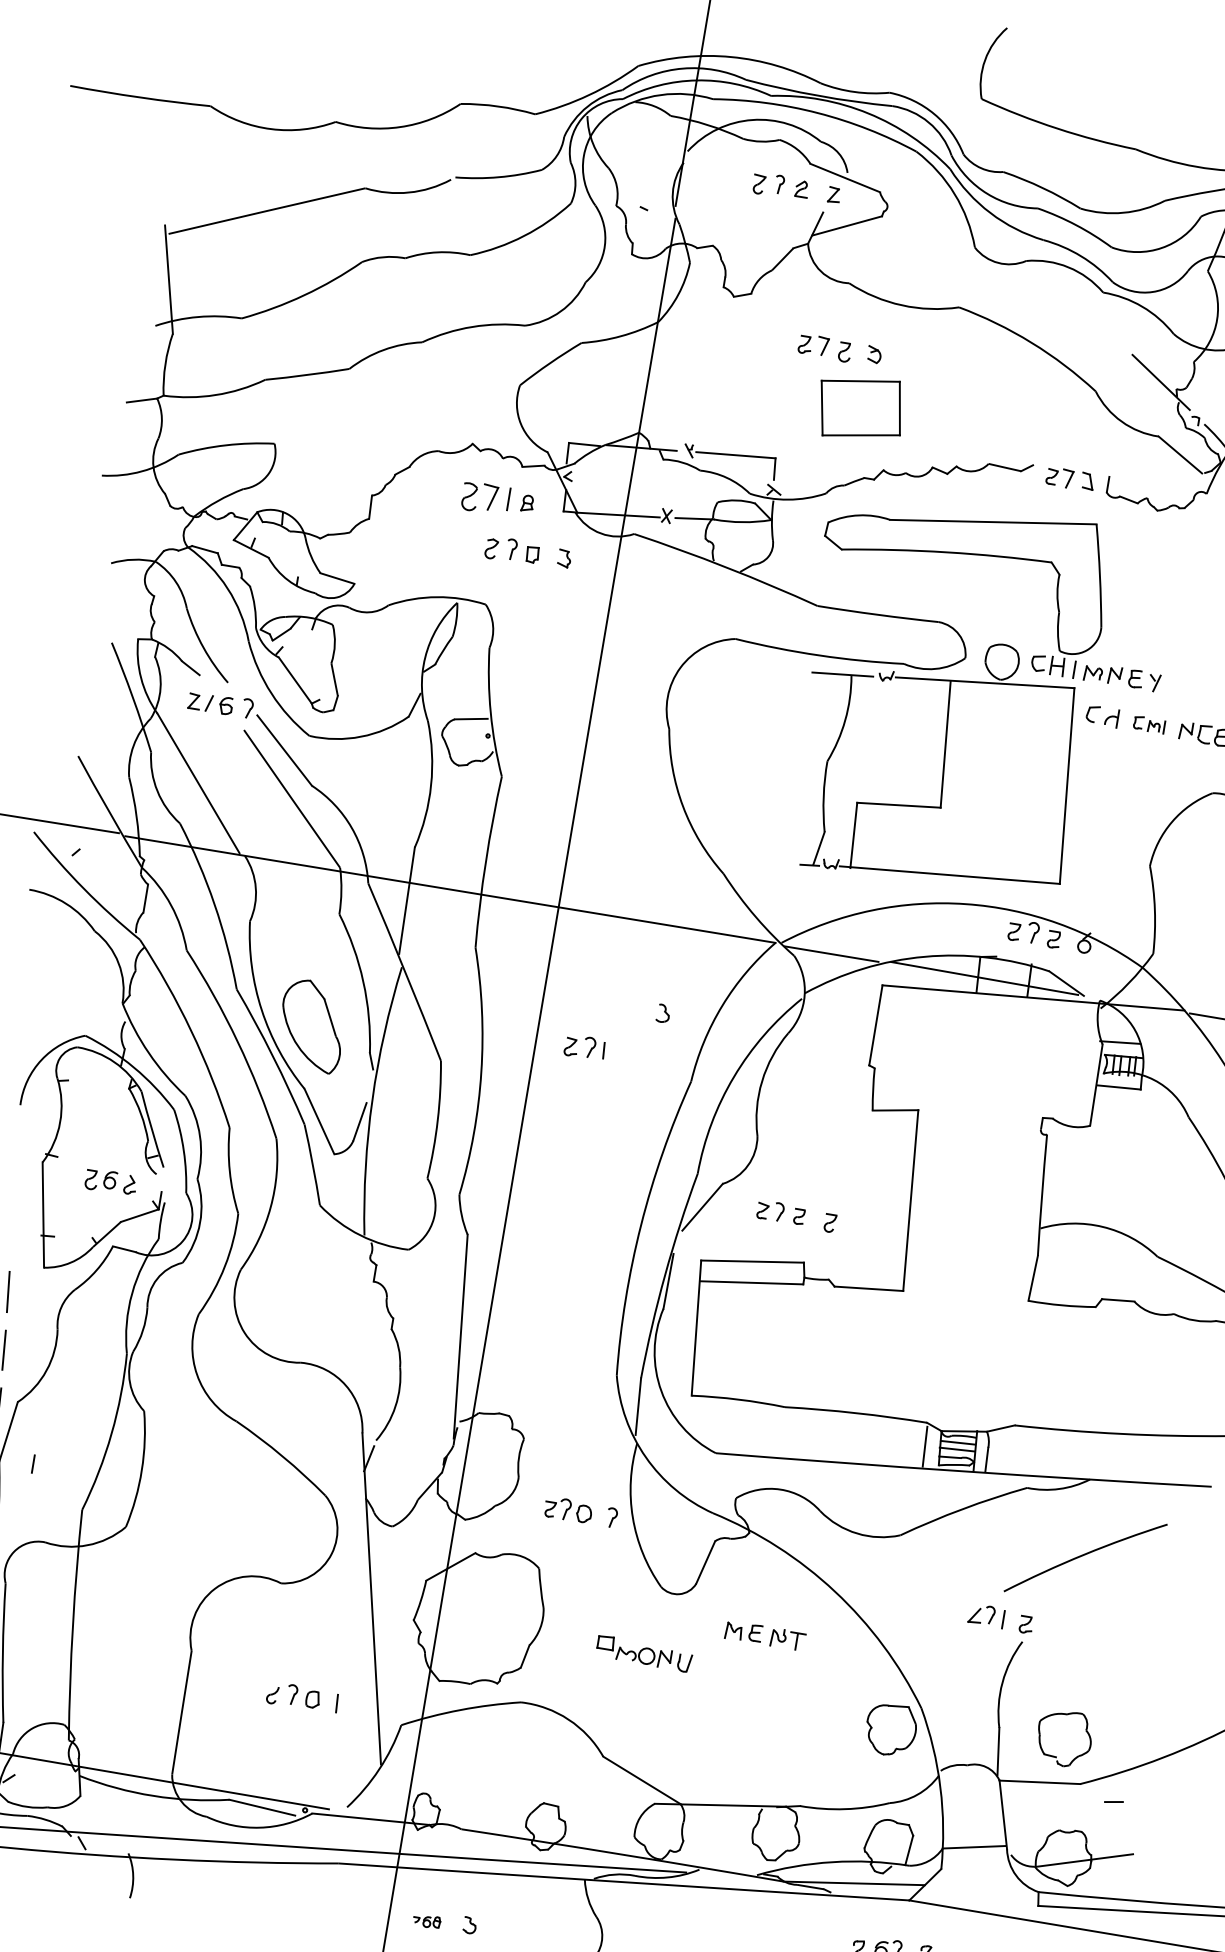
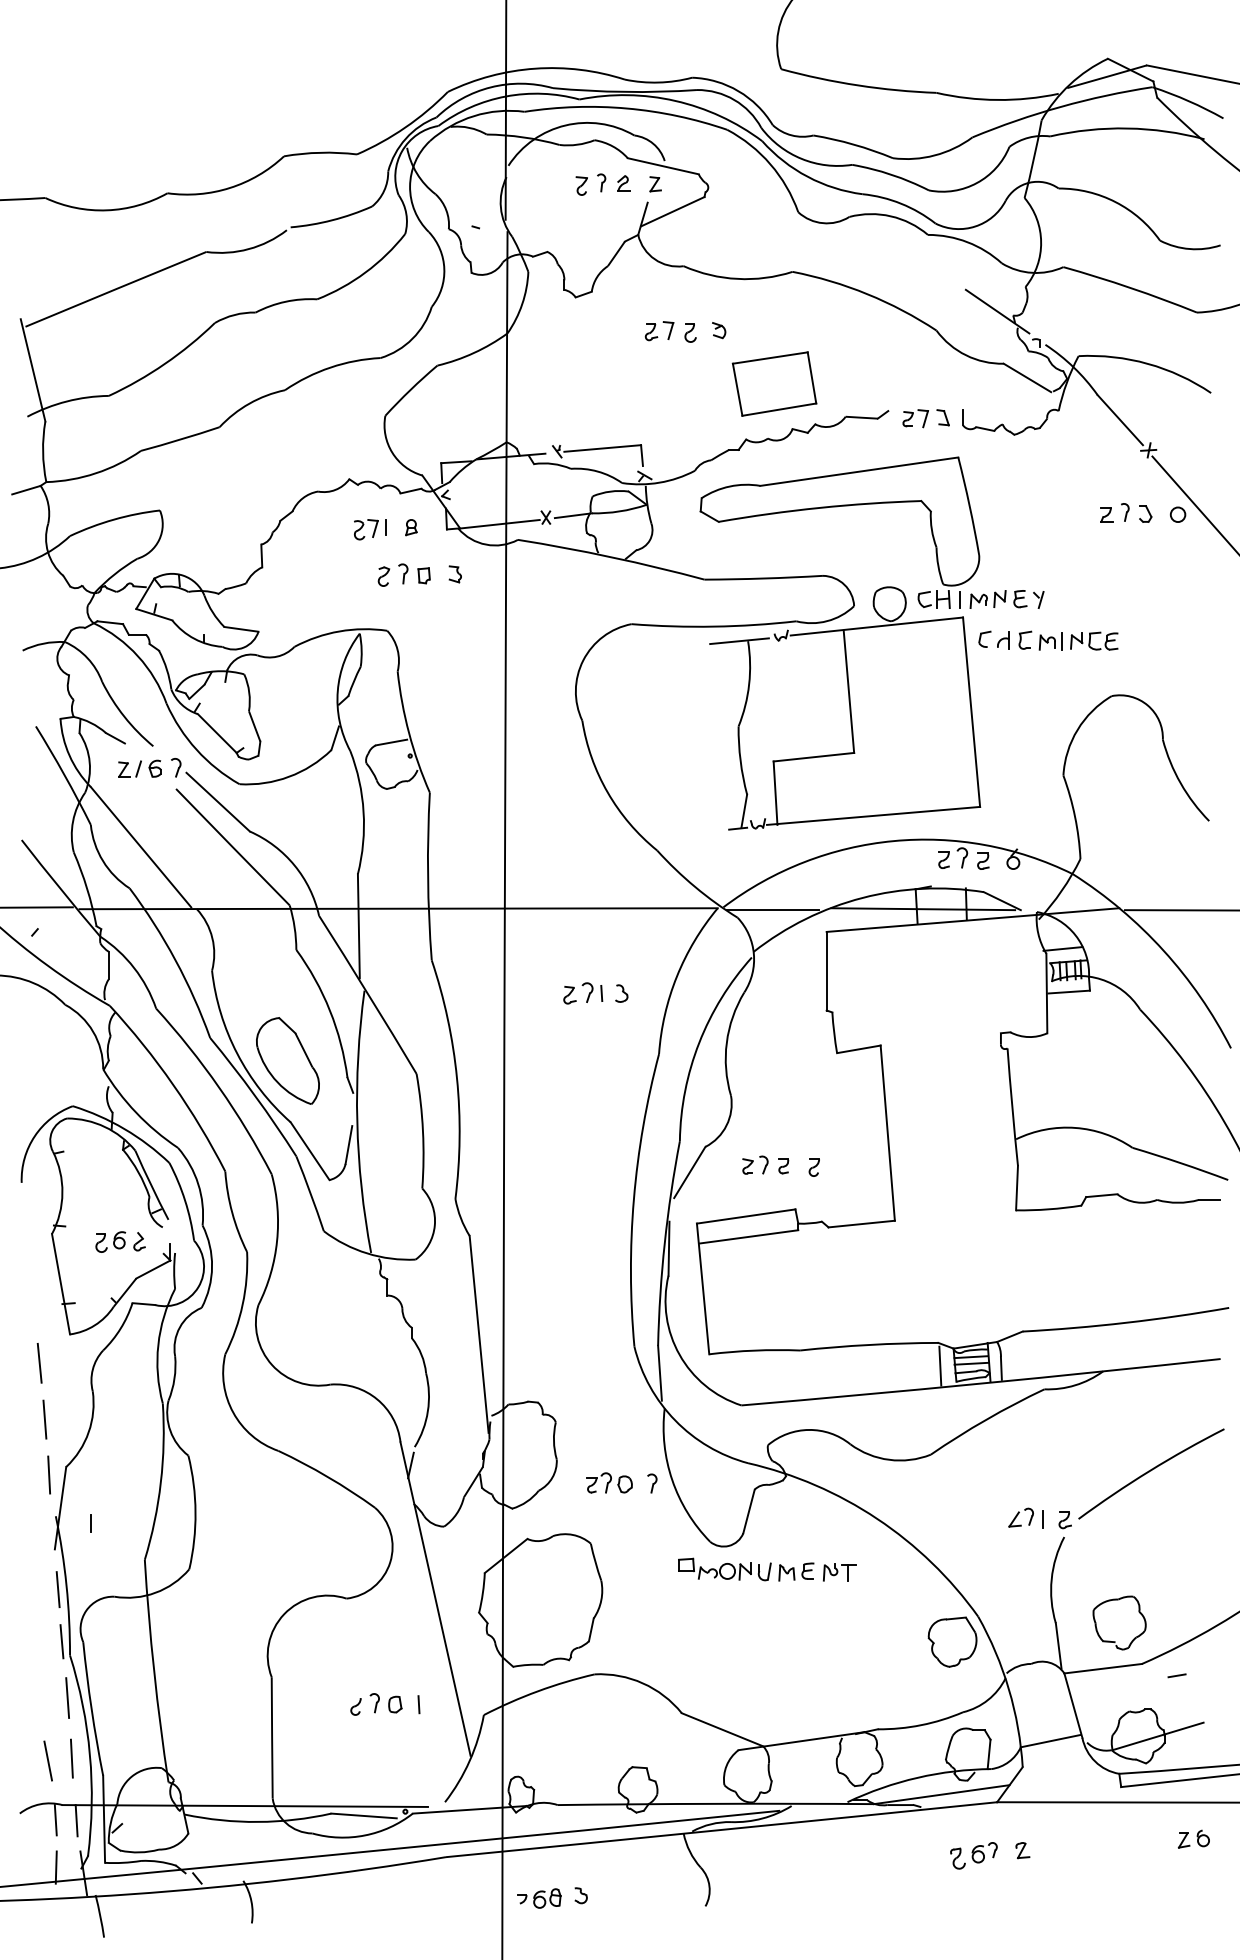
part: (860, 407) -> (774, 383), moved
part: (485, 498) -> (370, 529), size x0.71
part: (1149, 724) -> (1040, 640), size x1.43
part: (585, 1047) -> (583, 993), moved
arc: (1086, 1555) -> (1151, 1471), moved
part: (644, 1653) -> (724, 1569), moved
part: (427, 1921) -> (539, 1898), size x1.67

